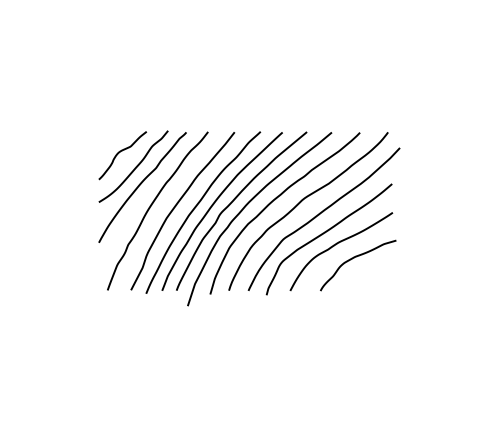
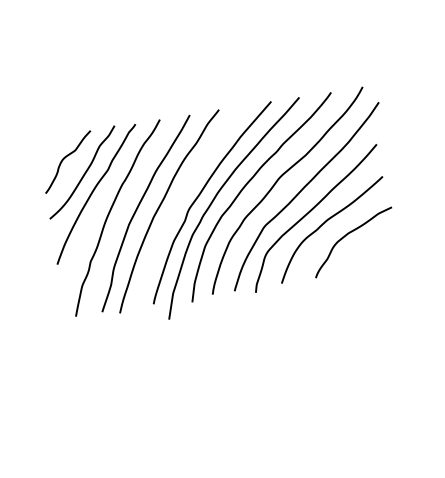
curve: (214, 204) -> (180, 200), removed

